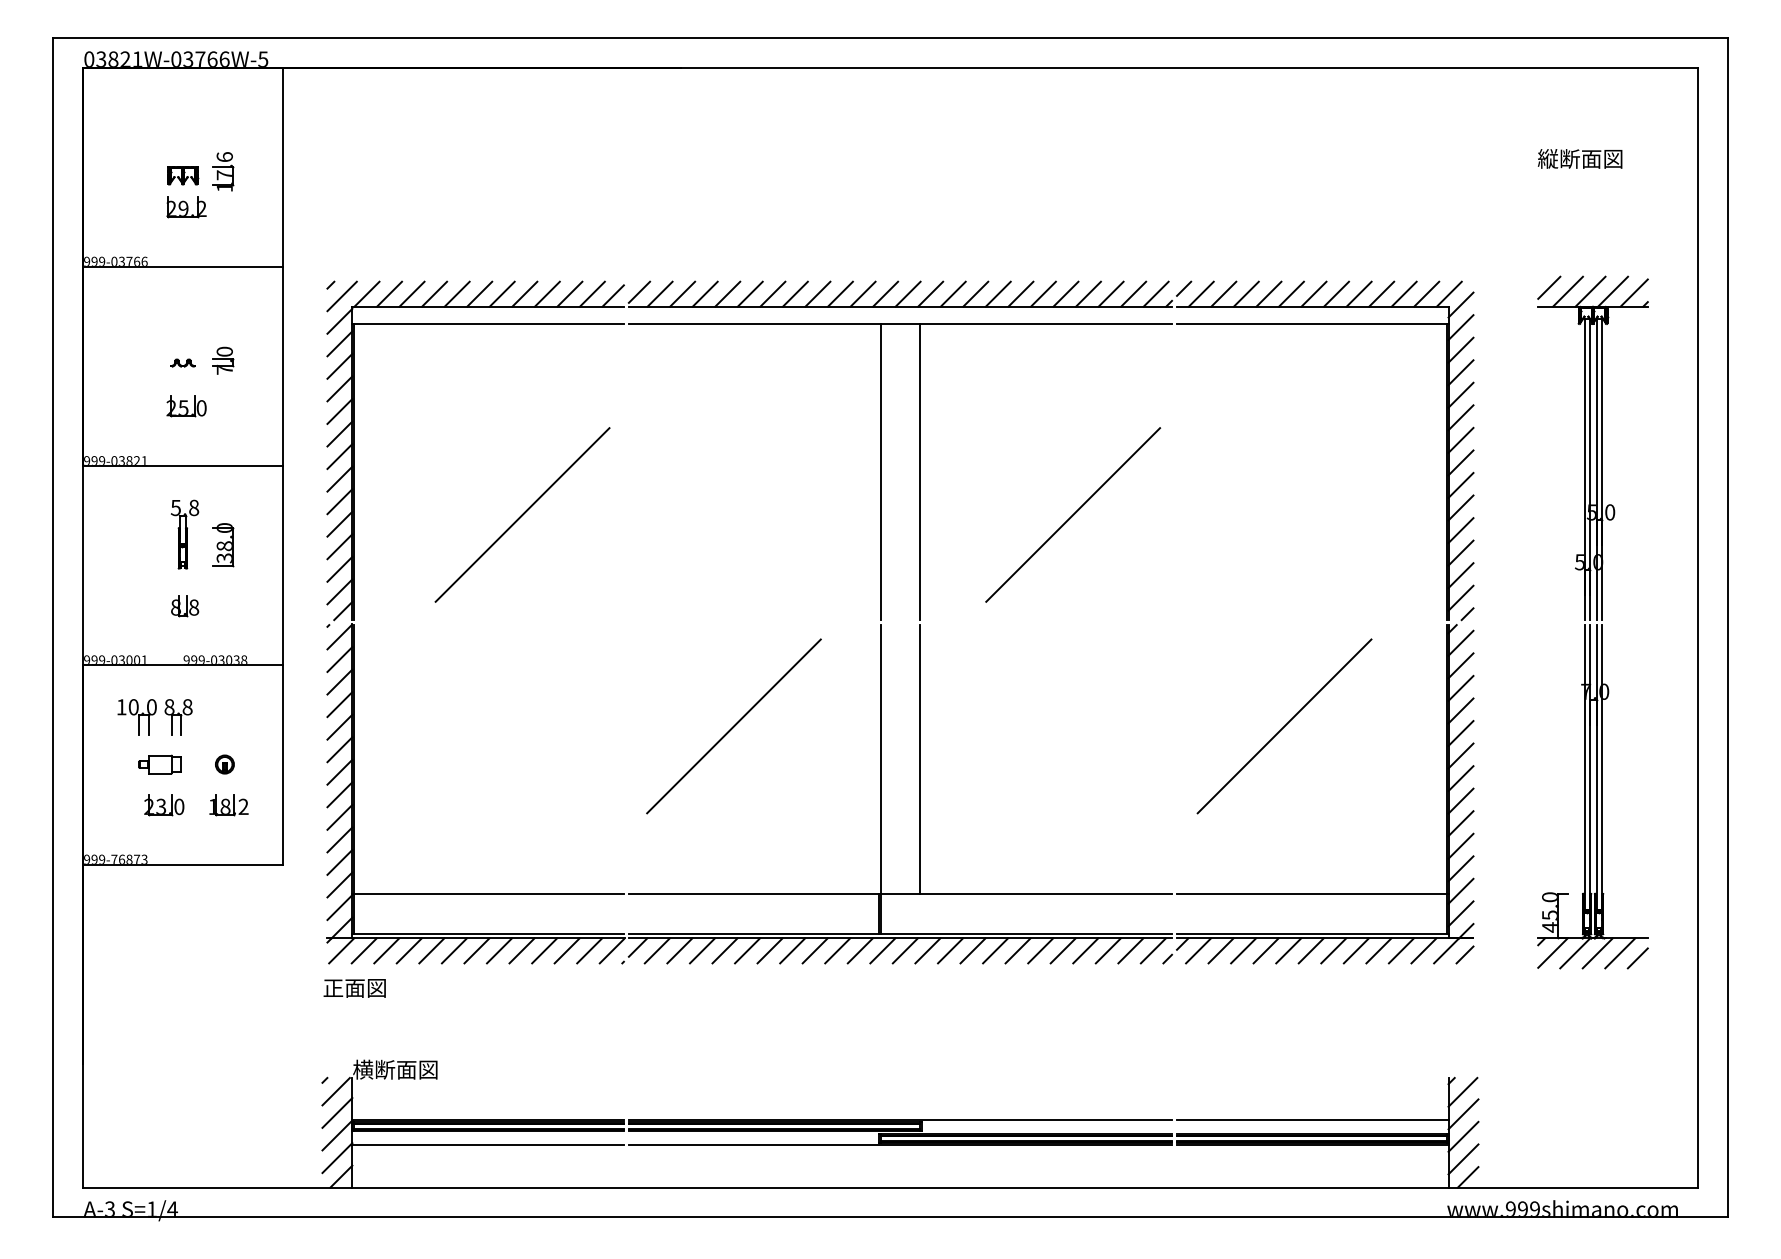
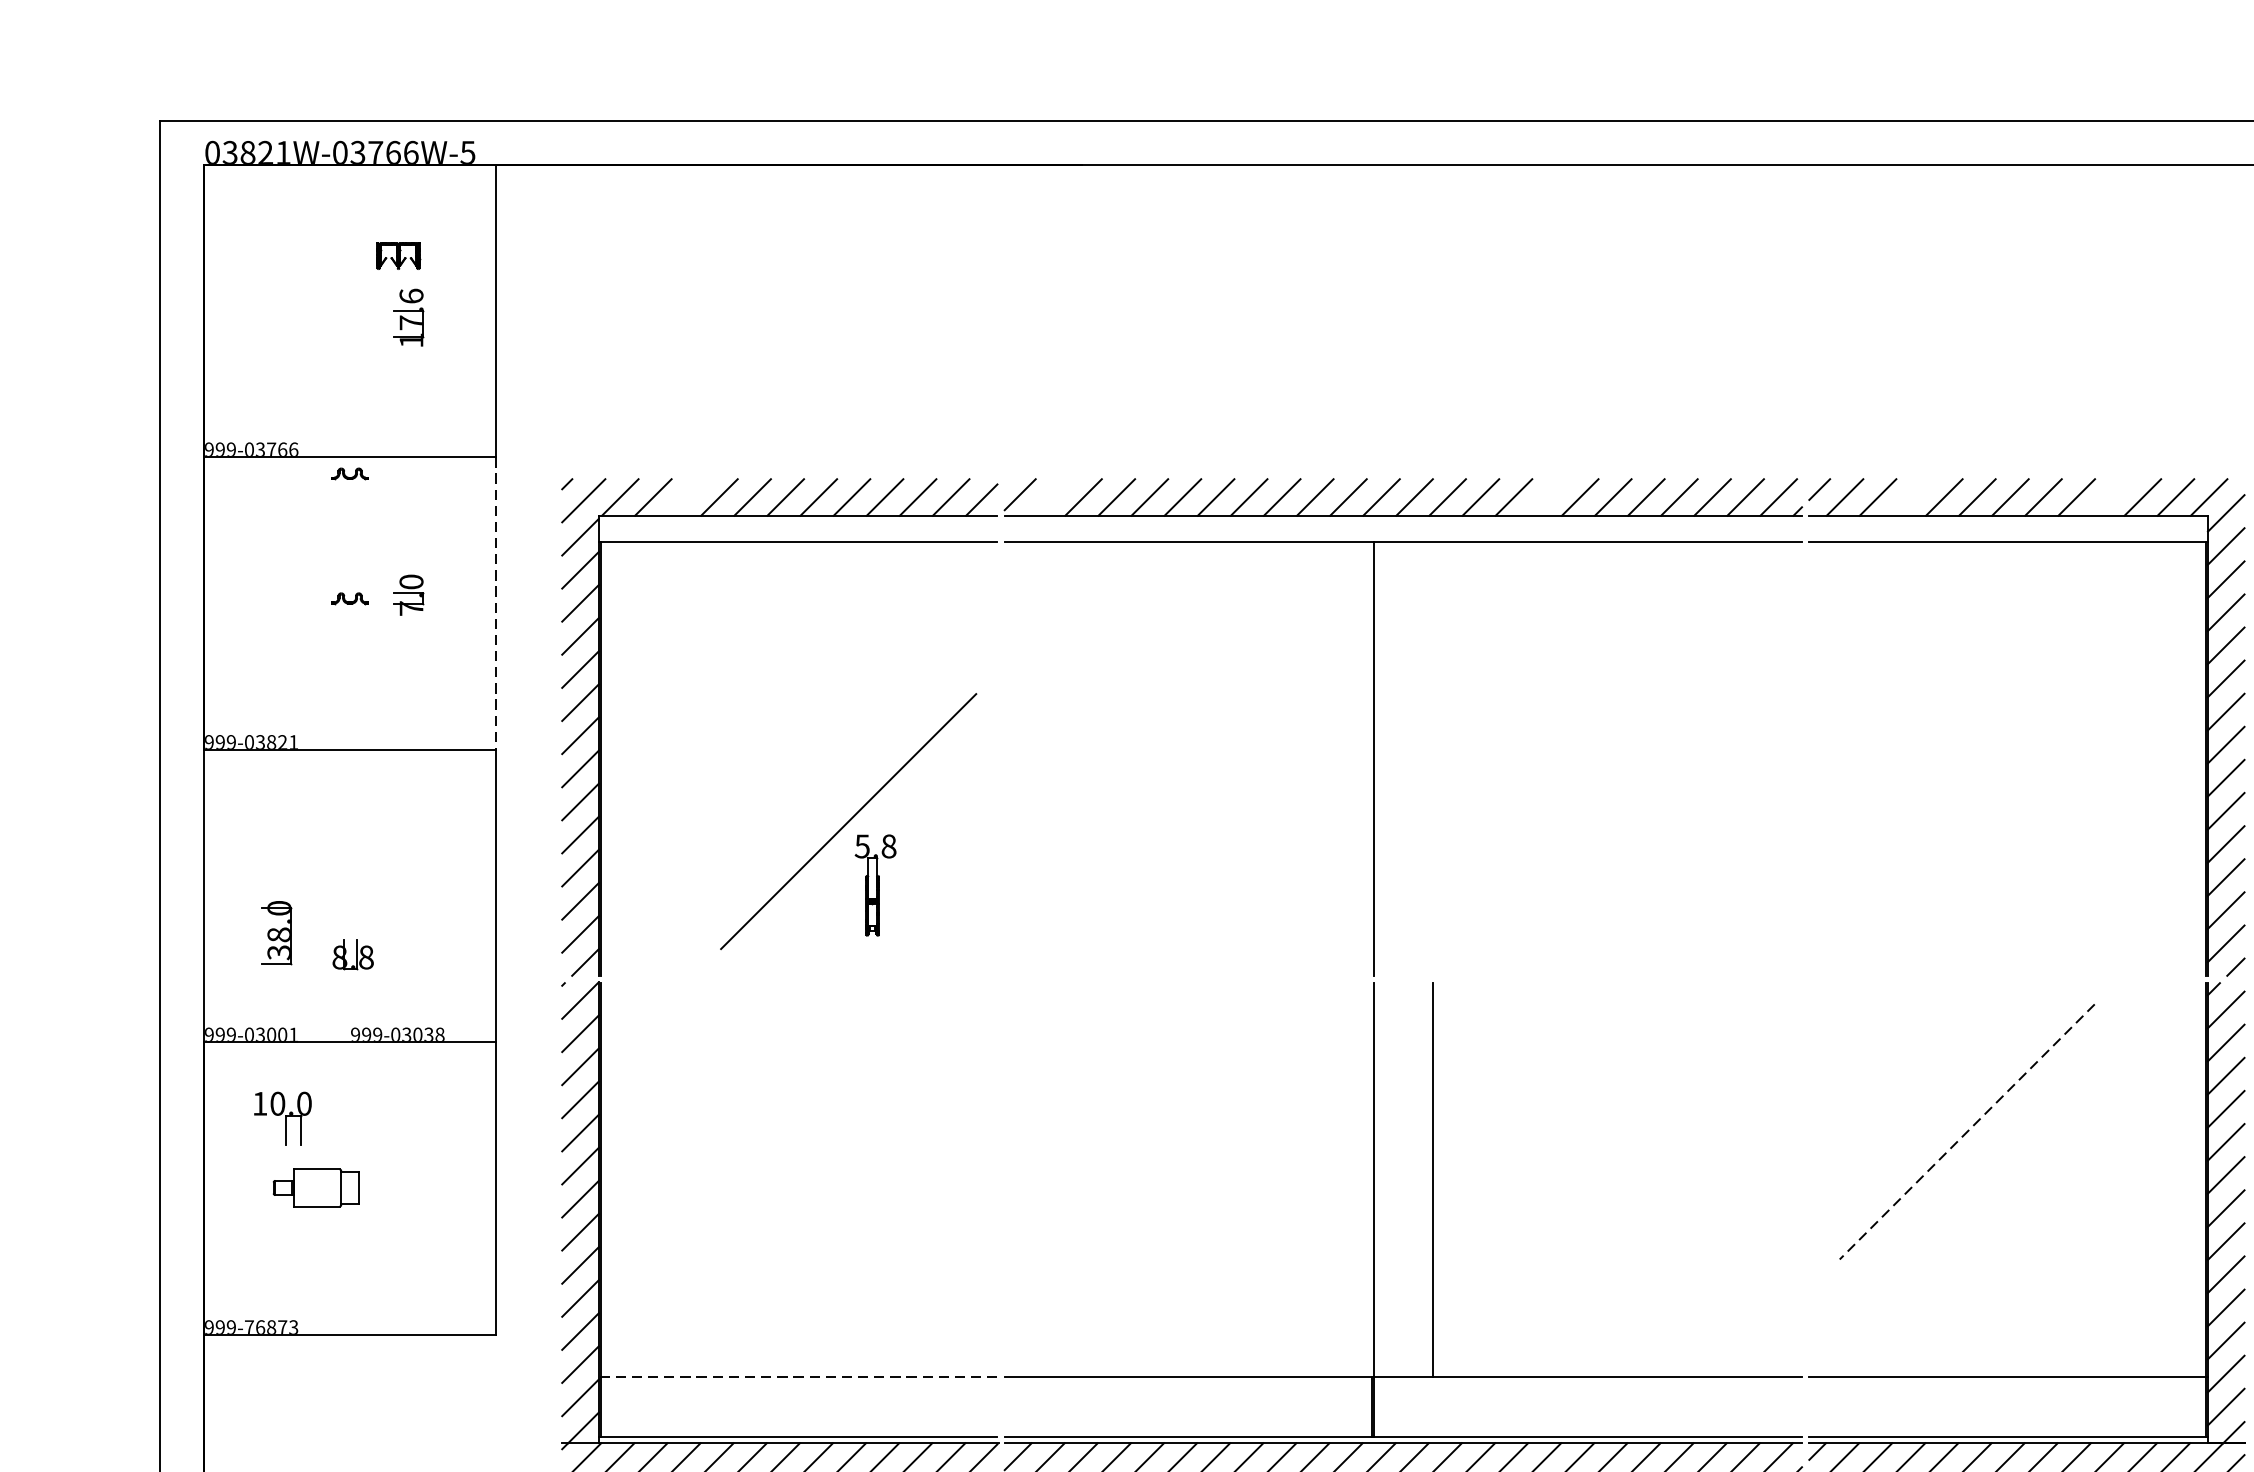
part: (183, 175) -> (399, 255), moved
part: (186, 207) -> (355, 370), removed
part: (182, 277) -> (349, 472), added
line: (411, 293) -> (685, 496), removed
line: (659, 293) -> (1049, 496), removed
line: (997, 293) -> (1545, 496), removed
line: (1245, 293) -> (1909, 496), removed
line: (1381, 293) -> (2109, 496), removed
line: (282, 366) -> (496, 603), solid -> dashed
part: (186, 406) -> (355, 662), removed
line: (920, 472) -> (1432, 759), removed
line: (1073, 514) -> (1657, 820), removed
part: (185, 534) -> (876, 885), moved
part: (223, 545) -> (277, 933), moved
part: (178, 717) -> (343, 1118), removed
line: (733, 726) -> (1158, 1132), removed
line: (1284, 726) -> (1967, 1132), solid -> dashed
part: (159, 764) -> (315, 1187), size x1.4
part: (224, 764) -> (411, 1187), removed
part: (164, 805) -> (322, 1248), removed
part: (228, 805) -> (416, 1248), removed
line: (488, 893) -> (798, 1377), solid -> dashed

